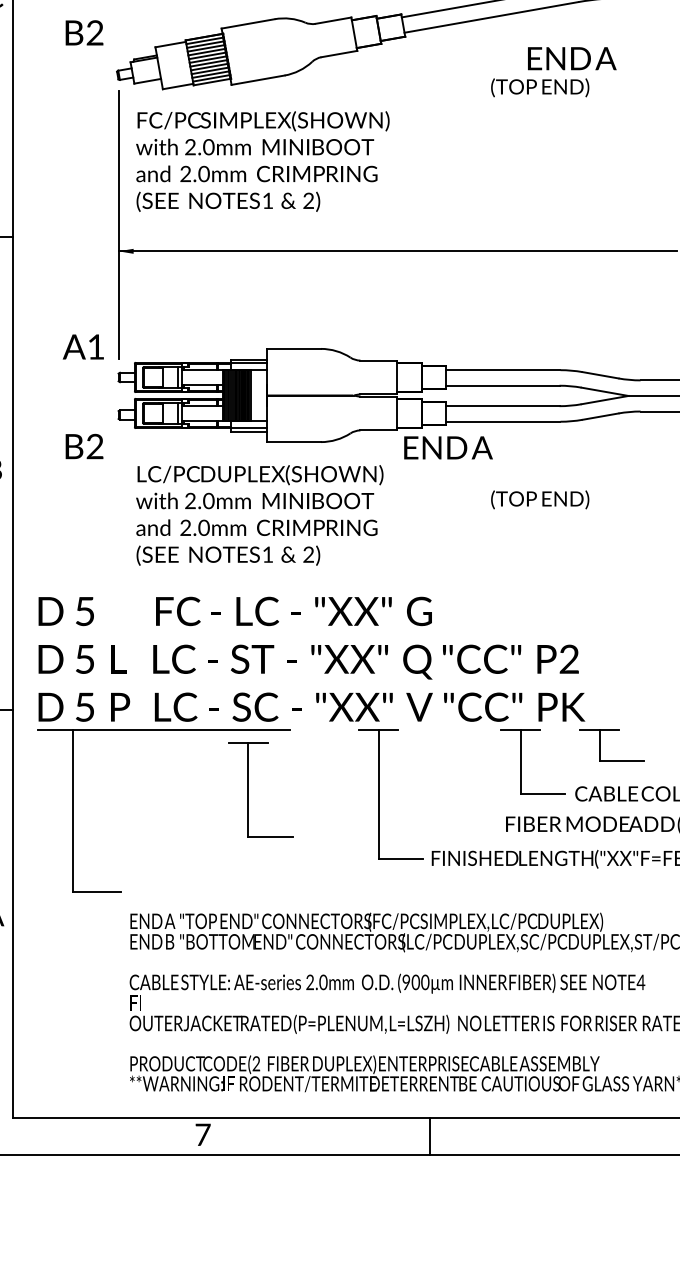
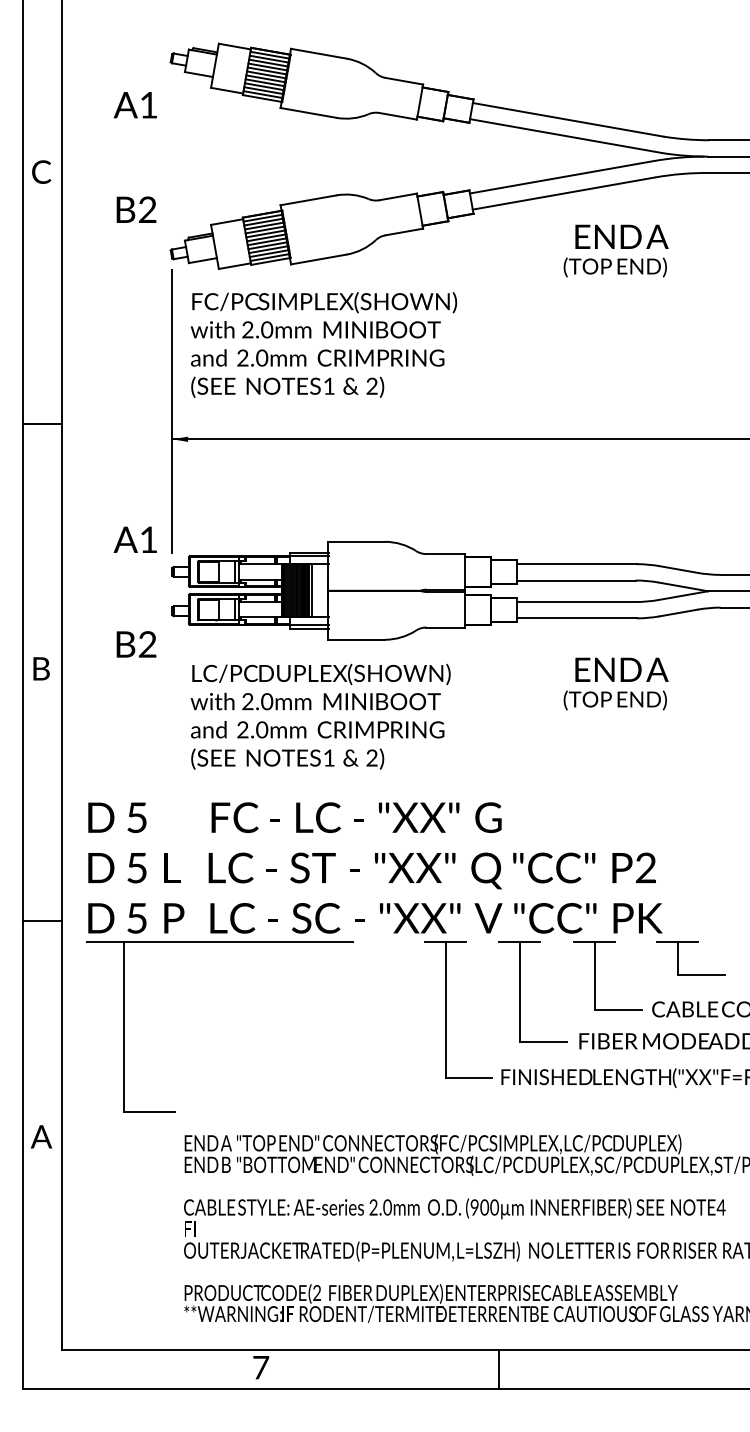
text: (571, 58) -> (621, 236), moved
text: (448, 447) -> (621, 669), moved
part: (249, 789) -> (520, 991), moved

